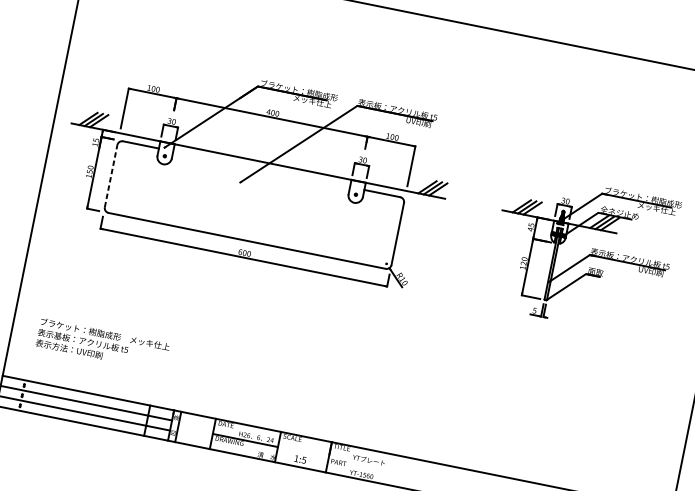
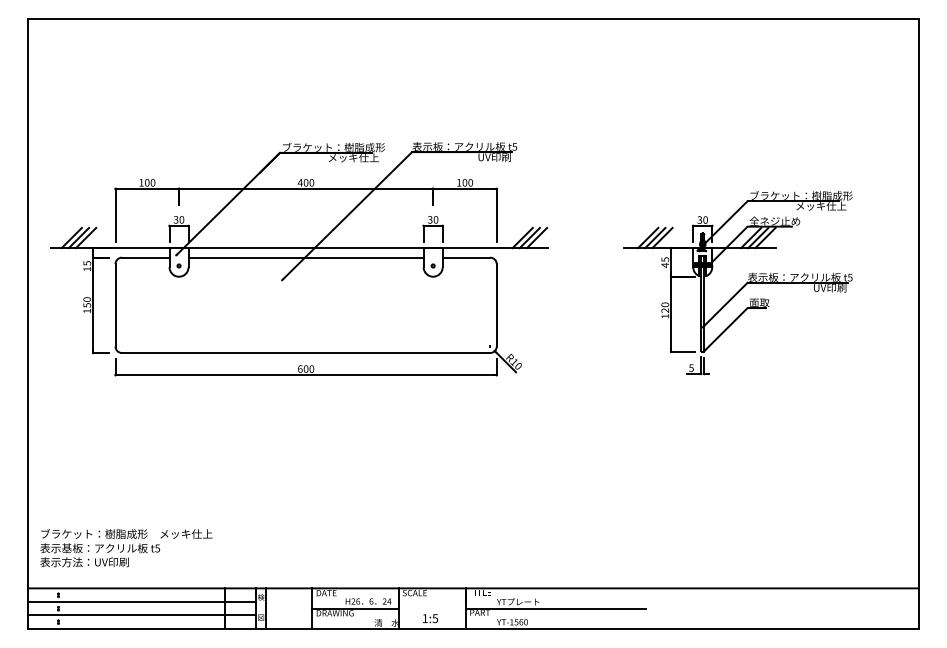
line: (261, 169) -> (305, 257), added
line: (111, 175) -> (115, 304), dashed -> solid
text: (102, 345) -> (126, 548), moved
line: (396, 471) -> (556, 608), added

